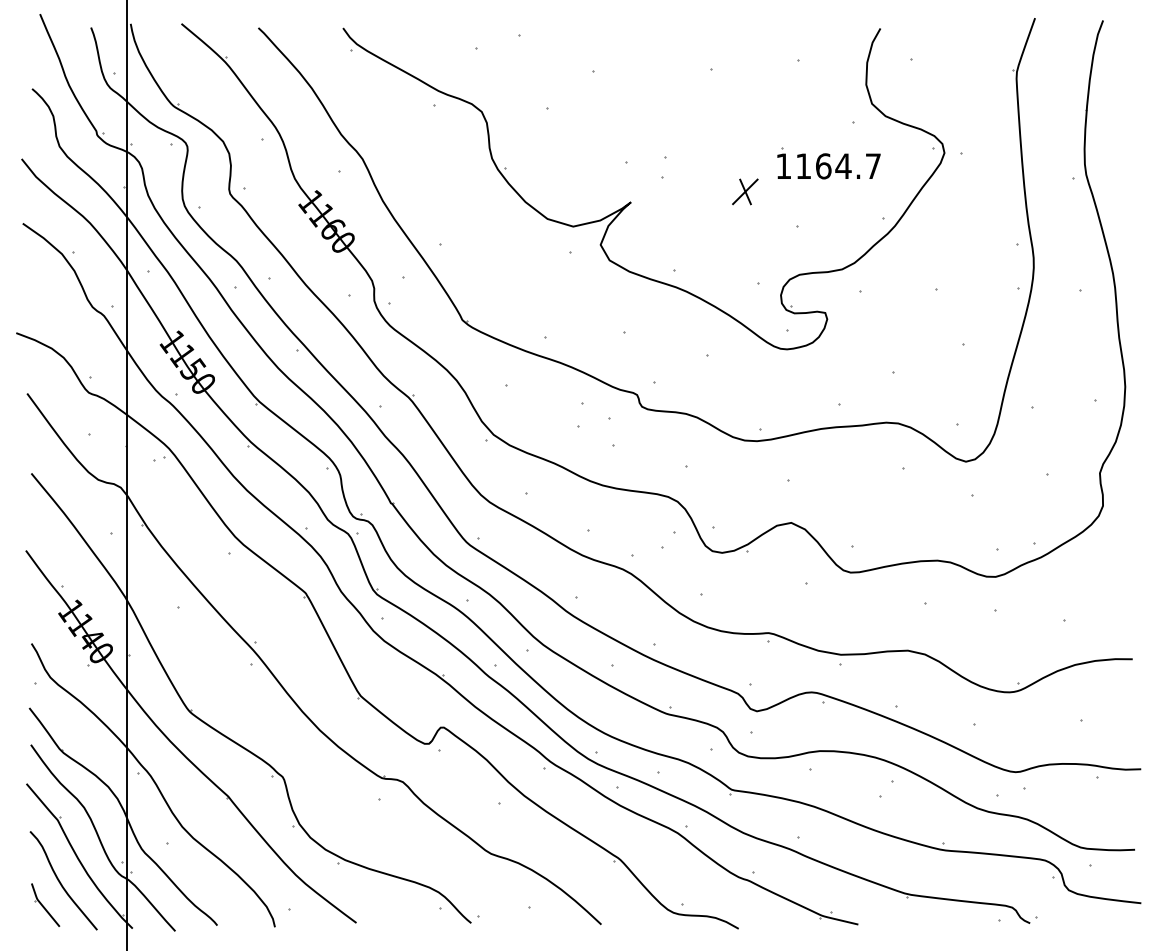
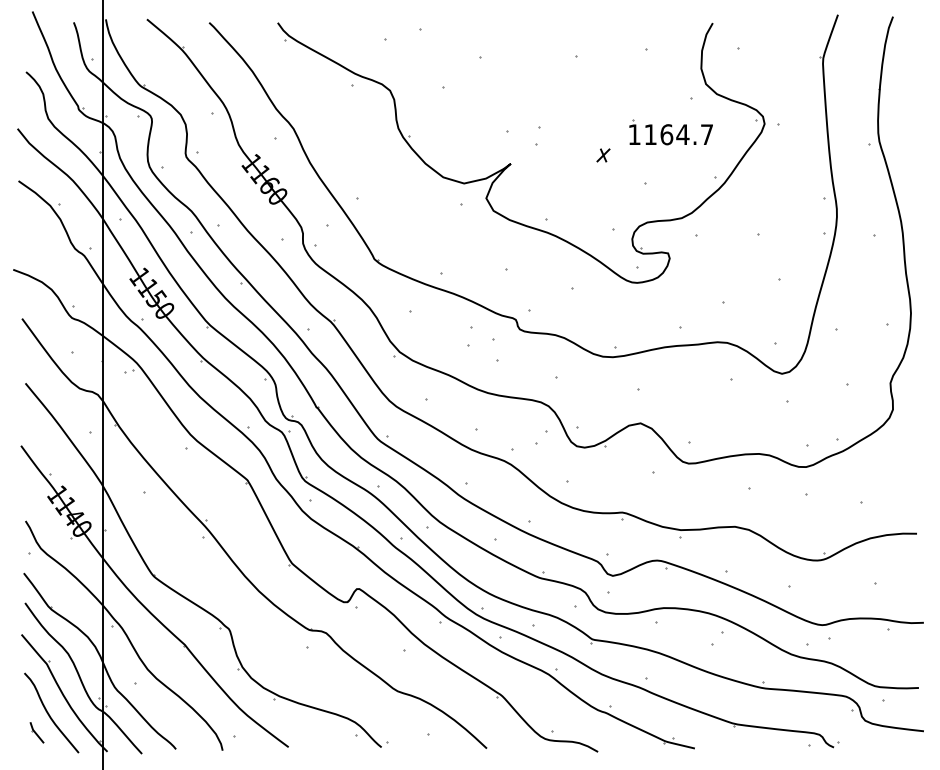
part: (745, 191) -> (603, 155), size x0.6
part: (45, 904) -> (36, 732), size x0.6

